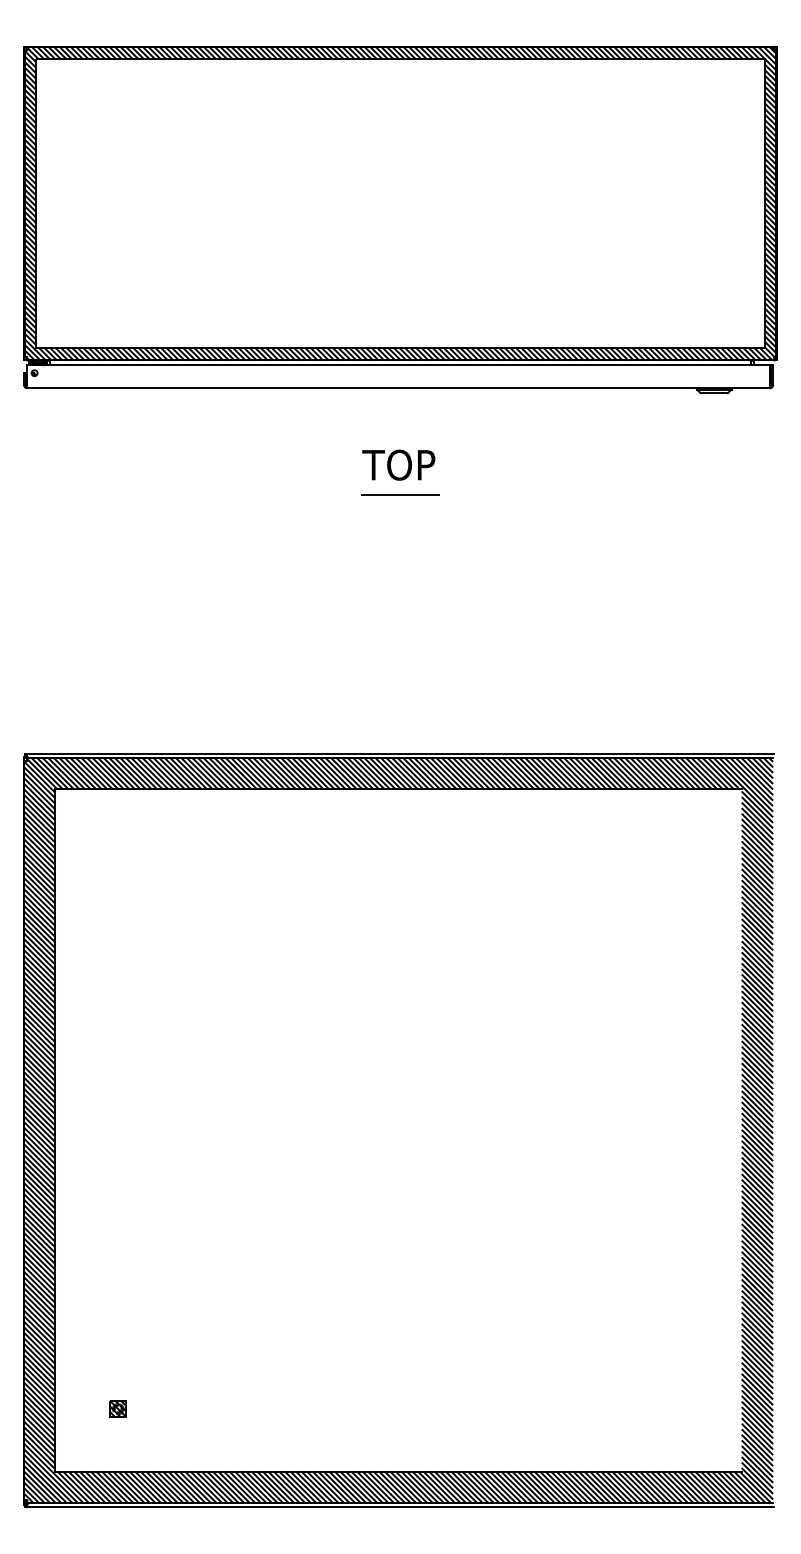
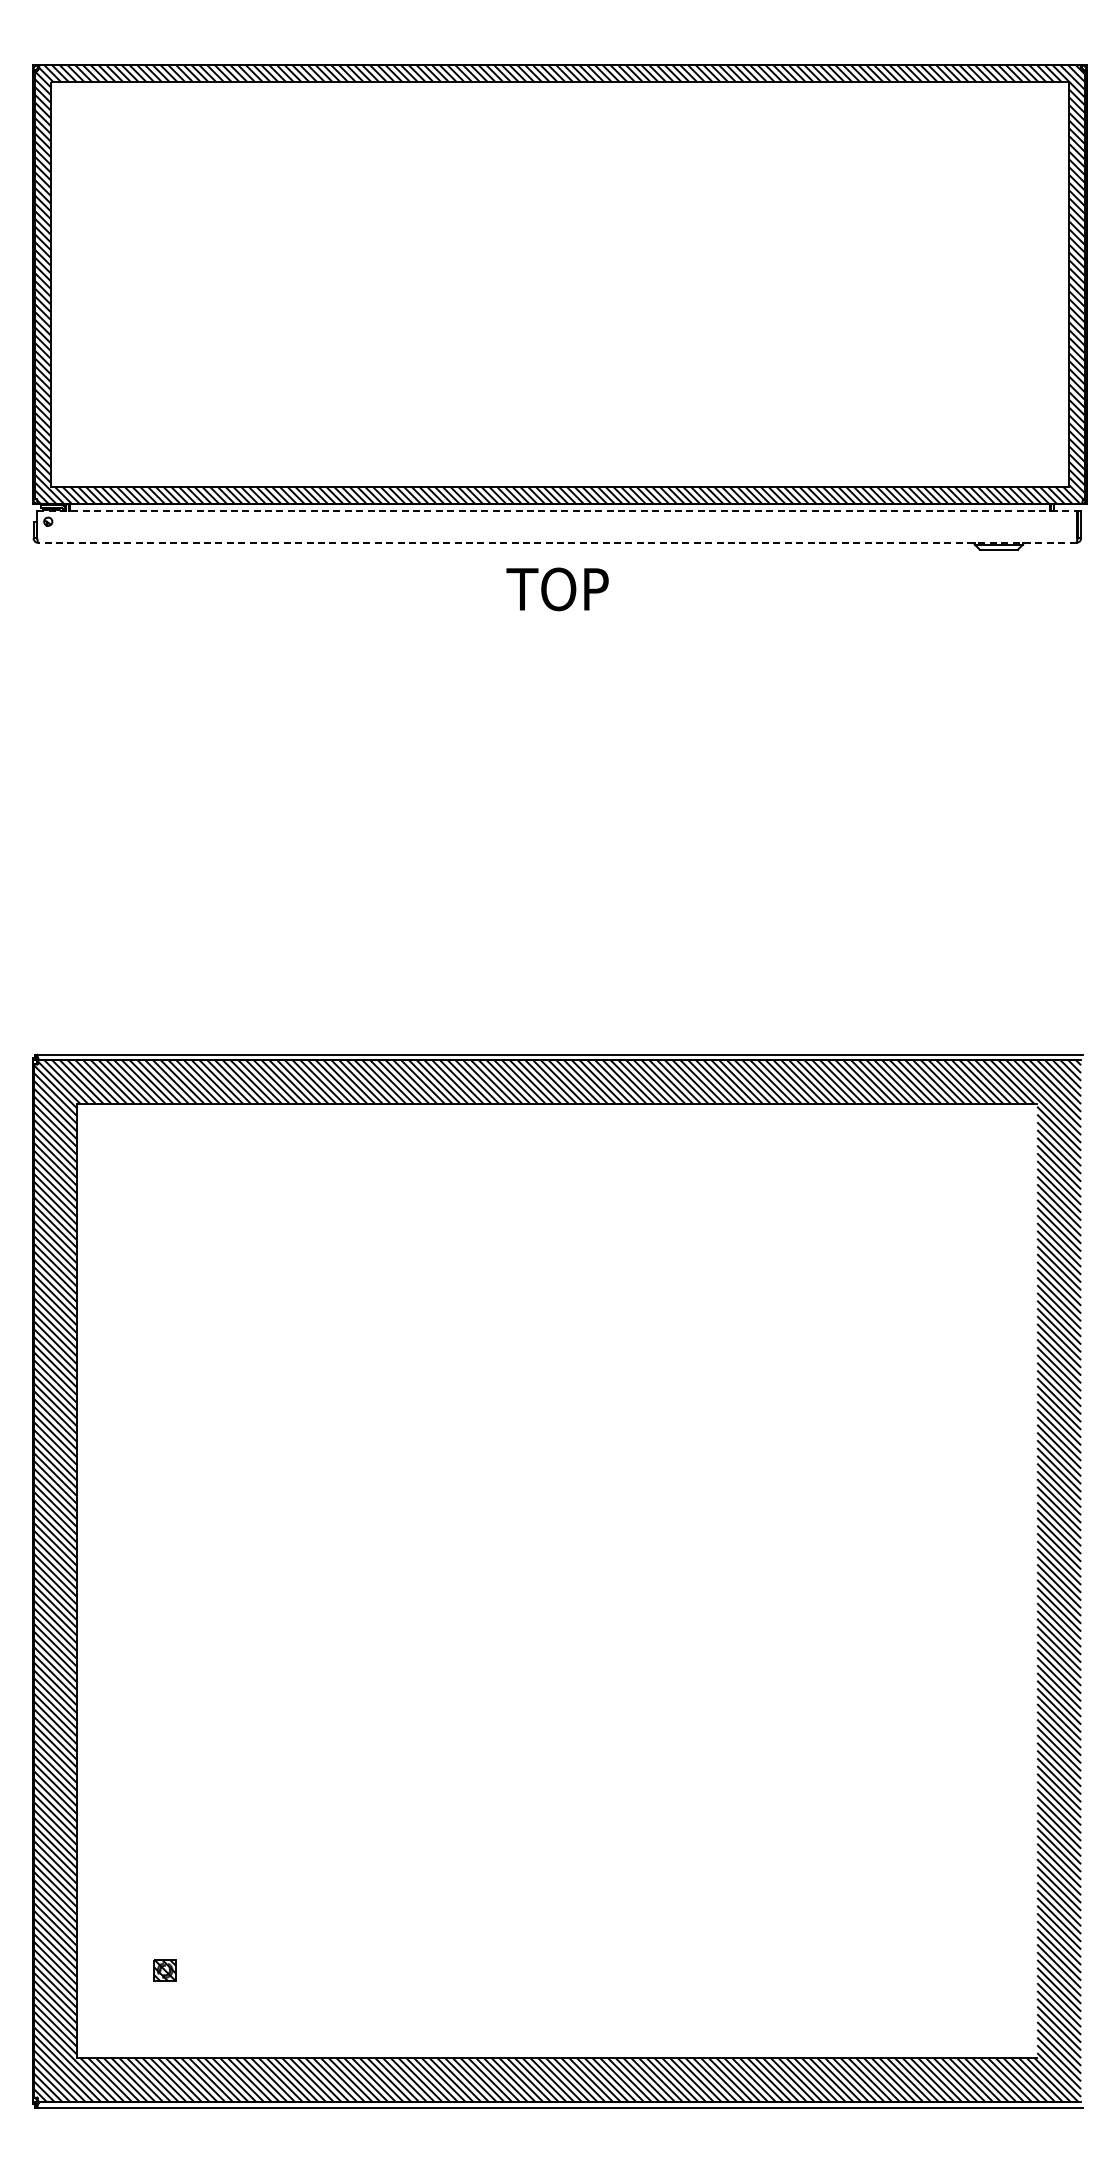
line: (398, 365) -> (557, 510), solid -> dashed
line: (397, 388) -> (556, 542), solid -> dashed
text: (398, 465) -> (557, 589), moved
line: (400, 495) -> (559, 692), removed

